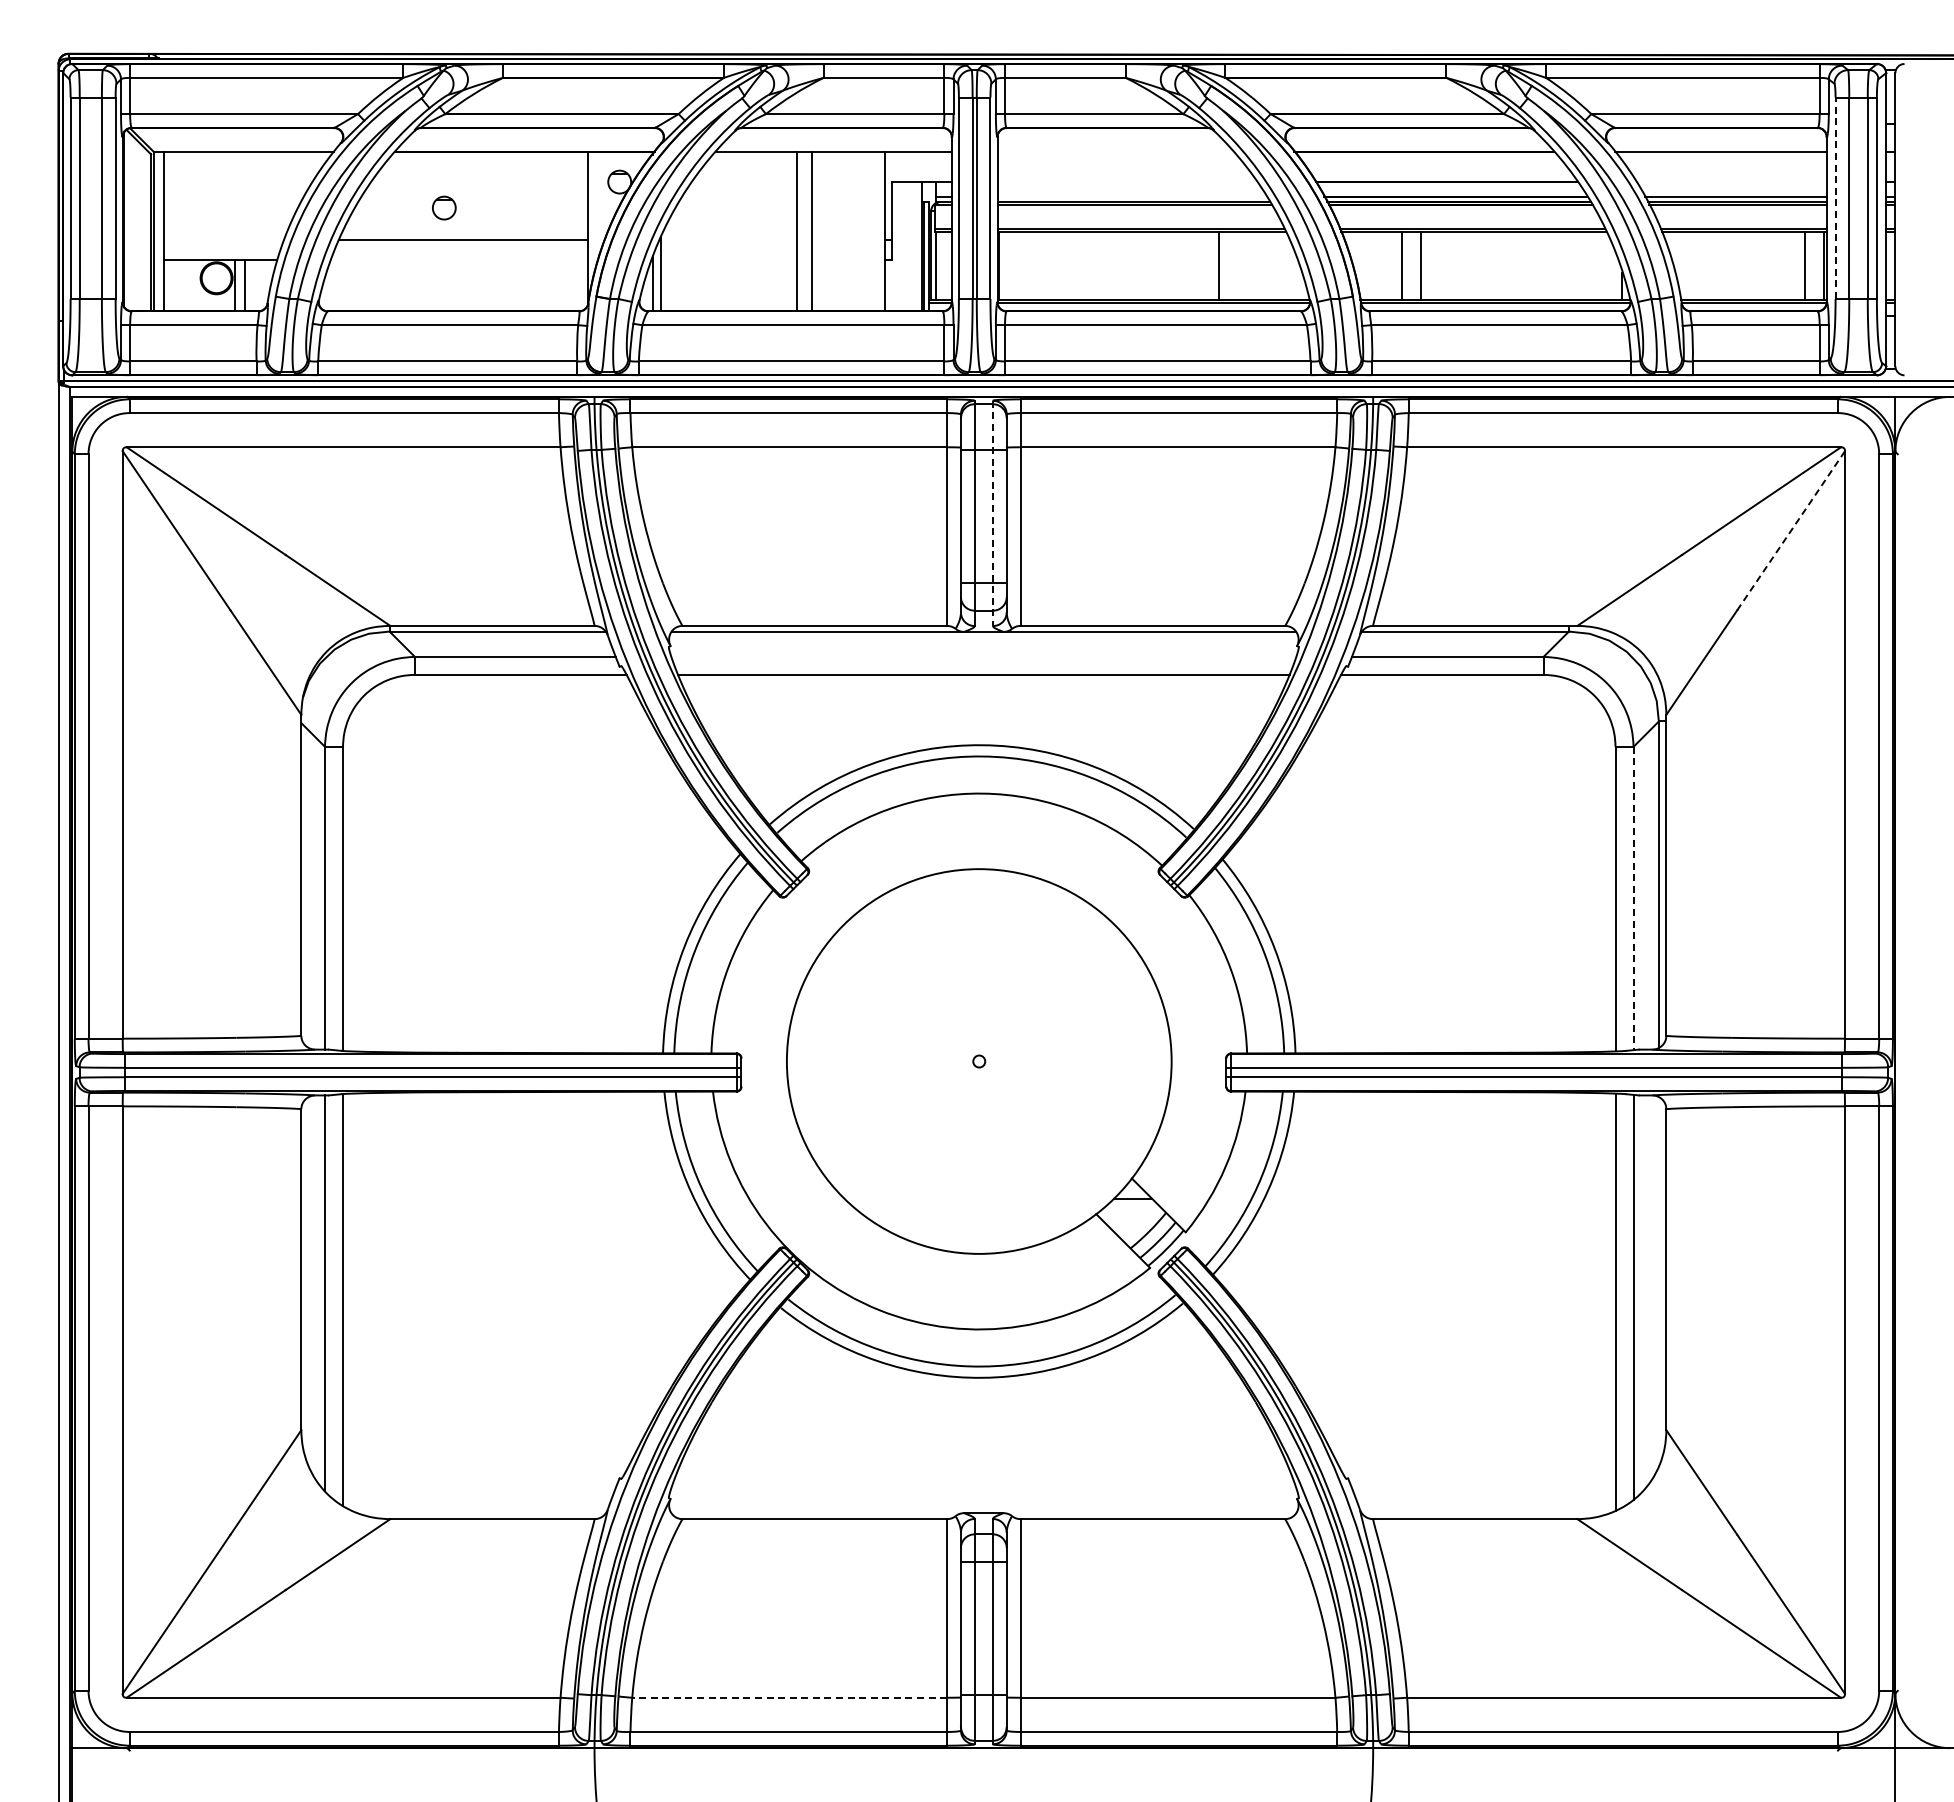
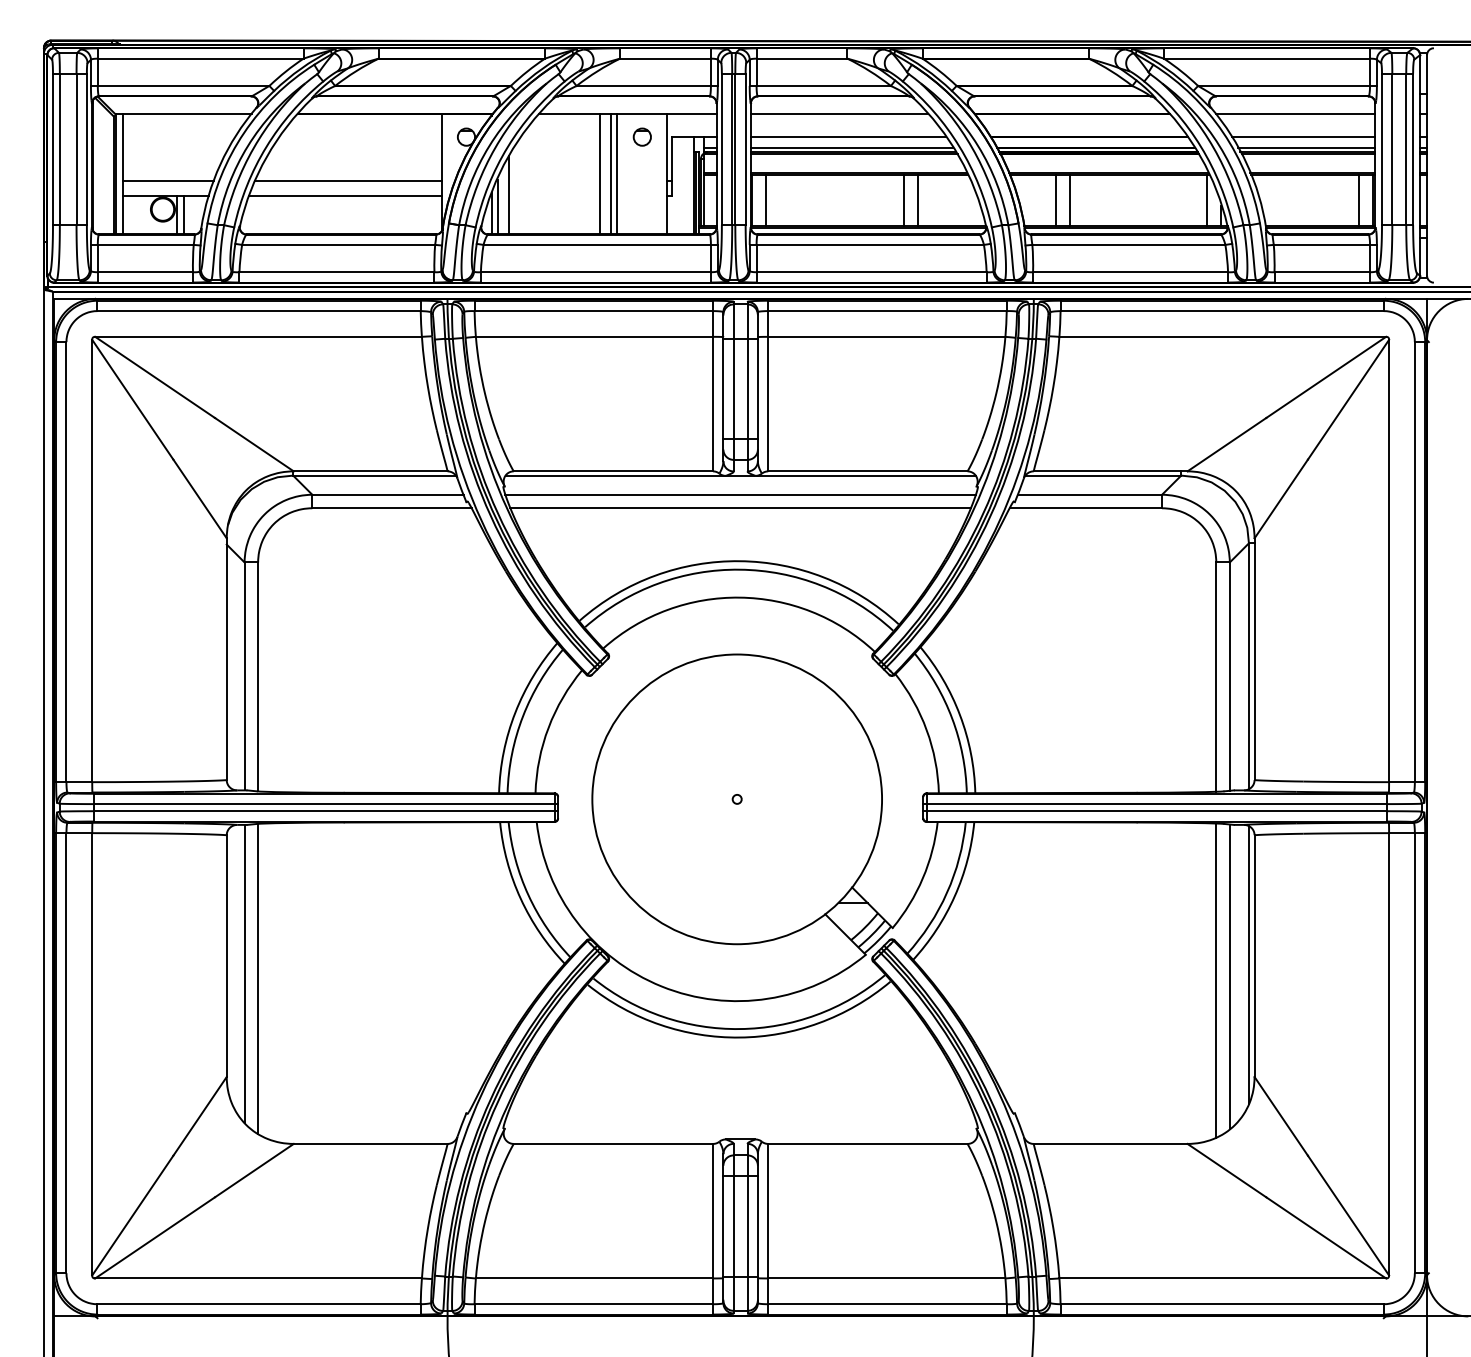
line: (1114, 151) -> (839, 114), added
line: (1126, 182) -> (848, 137), added
line: (1731, 182) -> (1303, 137), added
line: (1131, 196) -> (851, 148), added
line: (1835, 198) -> (1381, 149), dashed -> solid
part: (444, 207) -> (642, 136), moved
line: (820, 231) -> (617, 174), added
line: (223, 240) -> (168, 181), added
line: (459, 259) -> (345, 195), added
line: (675, 259) -> (508, 195), added
line: (1017, 265) -> (765, 199), added
line: (1200, 265) -> (903, 199), added
line: (1603, 265) -> (1207, 199), added
line: (993, 513) -> (747, 386), dashed -> solid
line: (1790, 531) -> (1348, 400), dashed -> solid
line: (983, 656) -> (740, 494), added
line: (1633, 898) -> (1229, 676), dashed -> solid
line: (1658, 1281) -> (1248, 965), added
line: (789, 1697) -> (594, 1278), dashed -> solid

